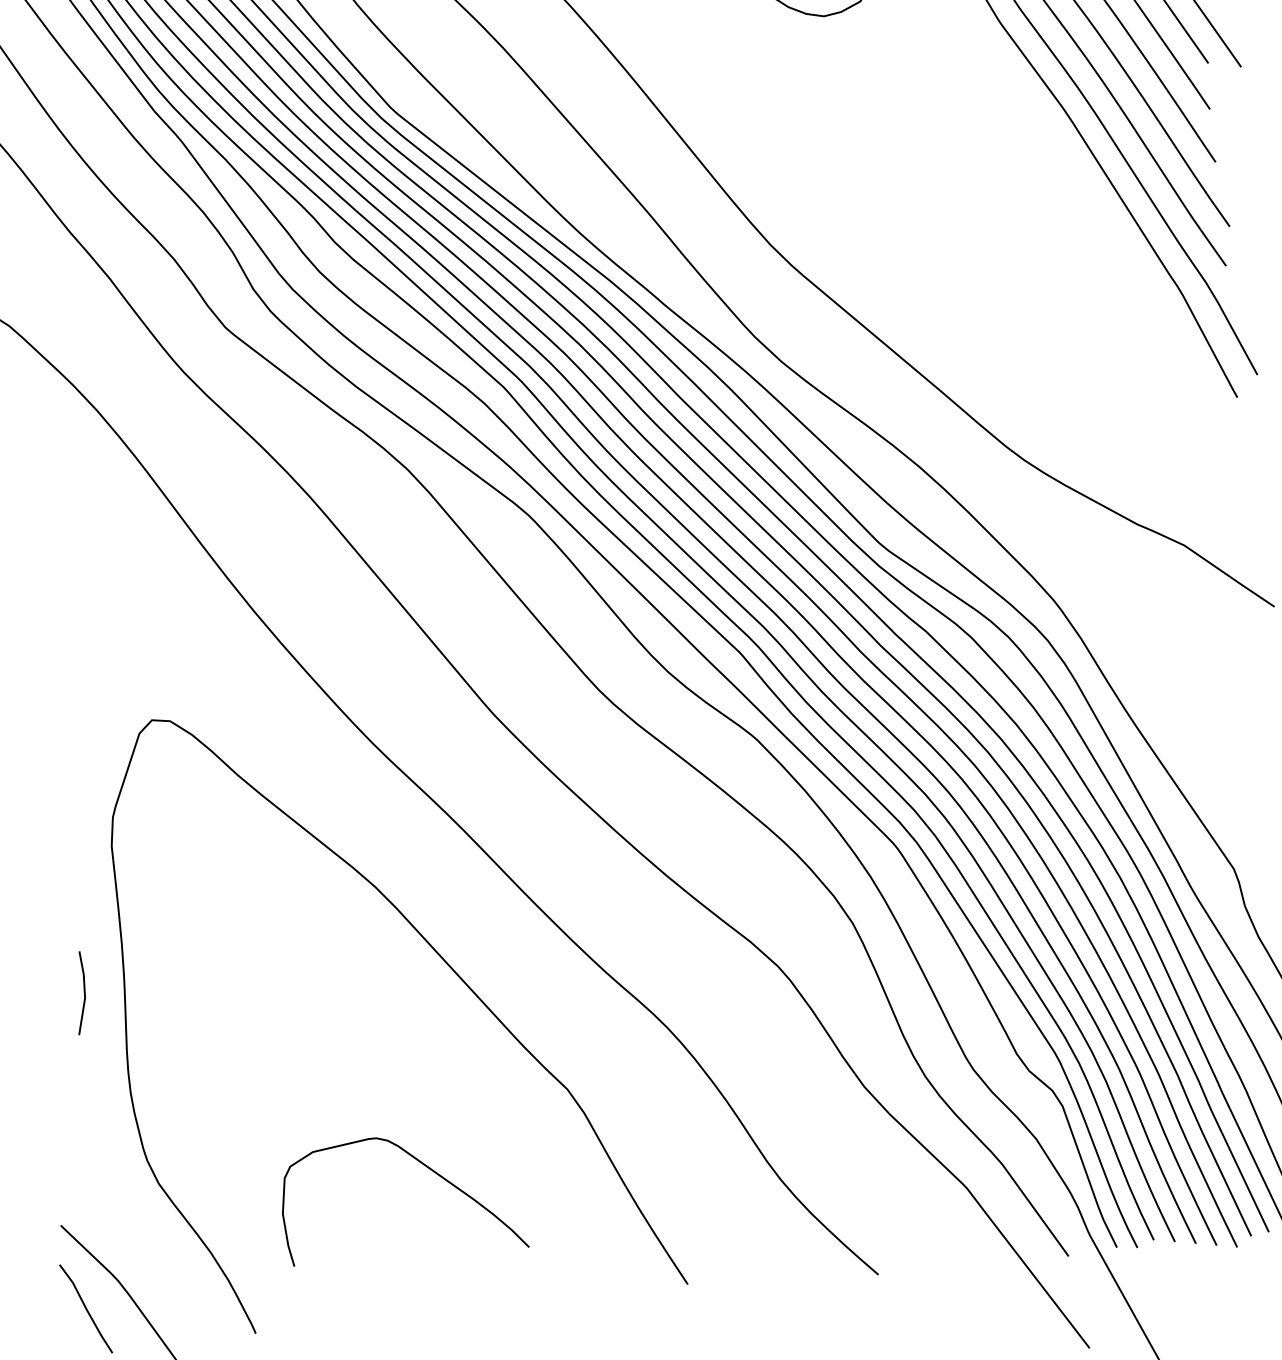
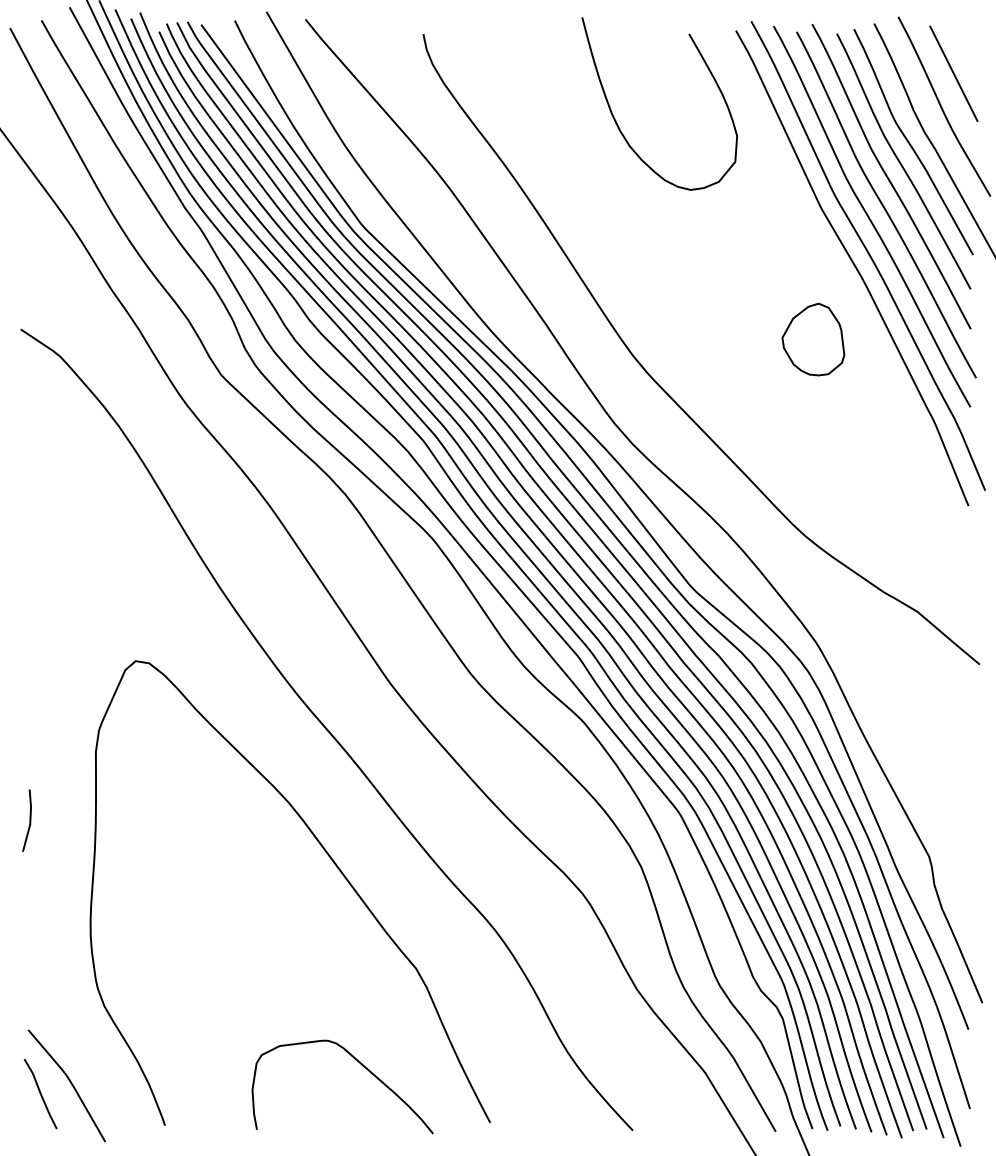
part: (1008, 197) -> (813, 339), added
line: (83, 992) -> (29, 820), moved
curve: (425, 1167) -> (362, 1066), moved

